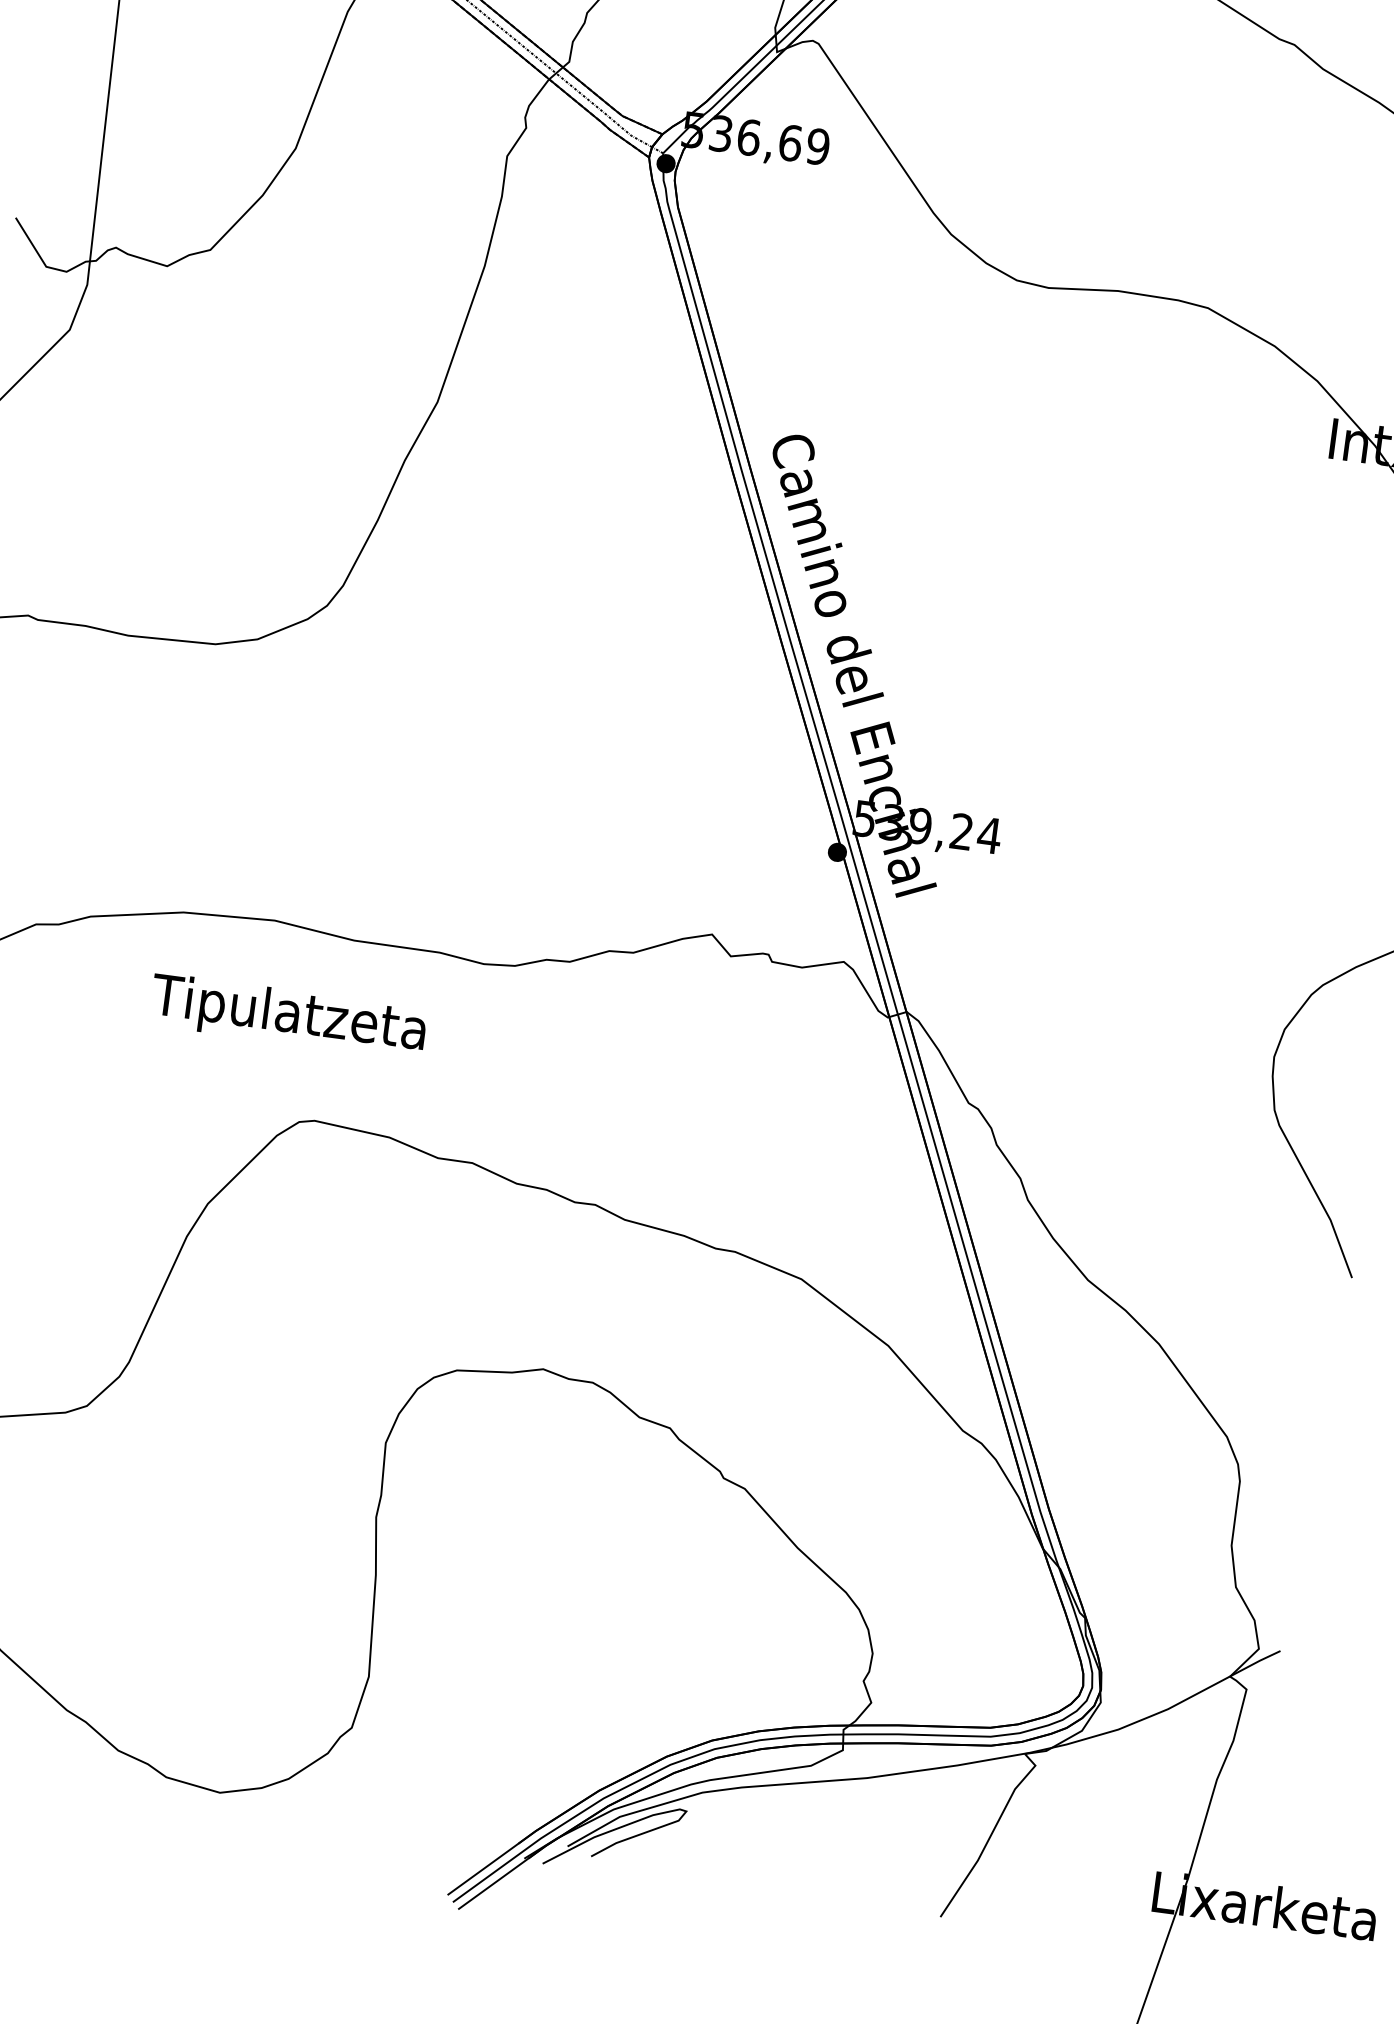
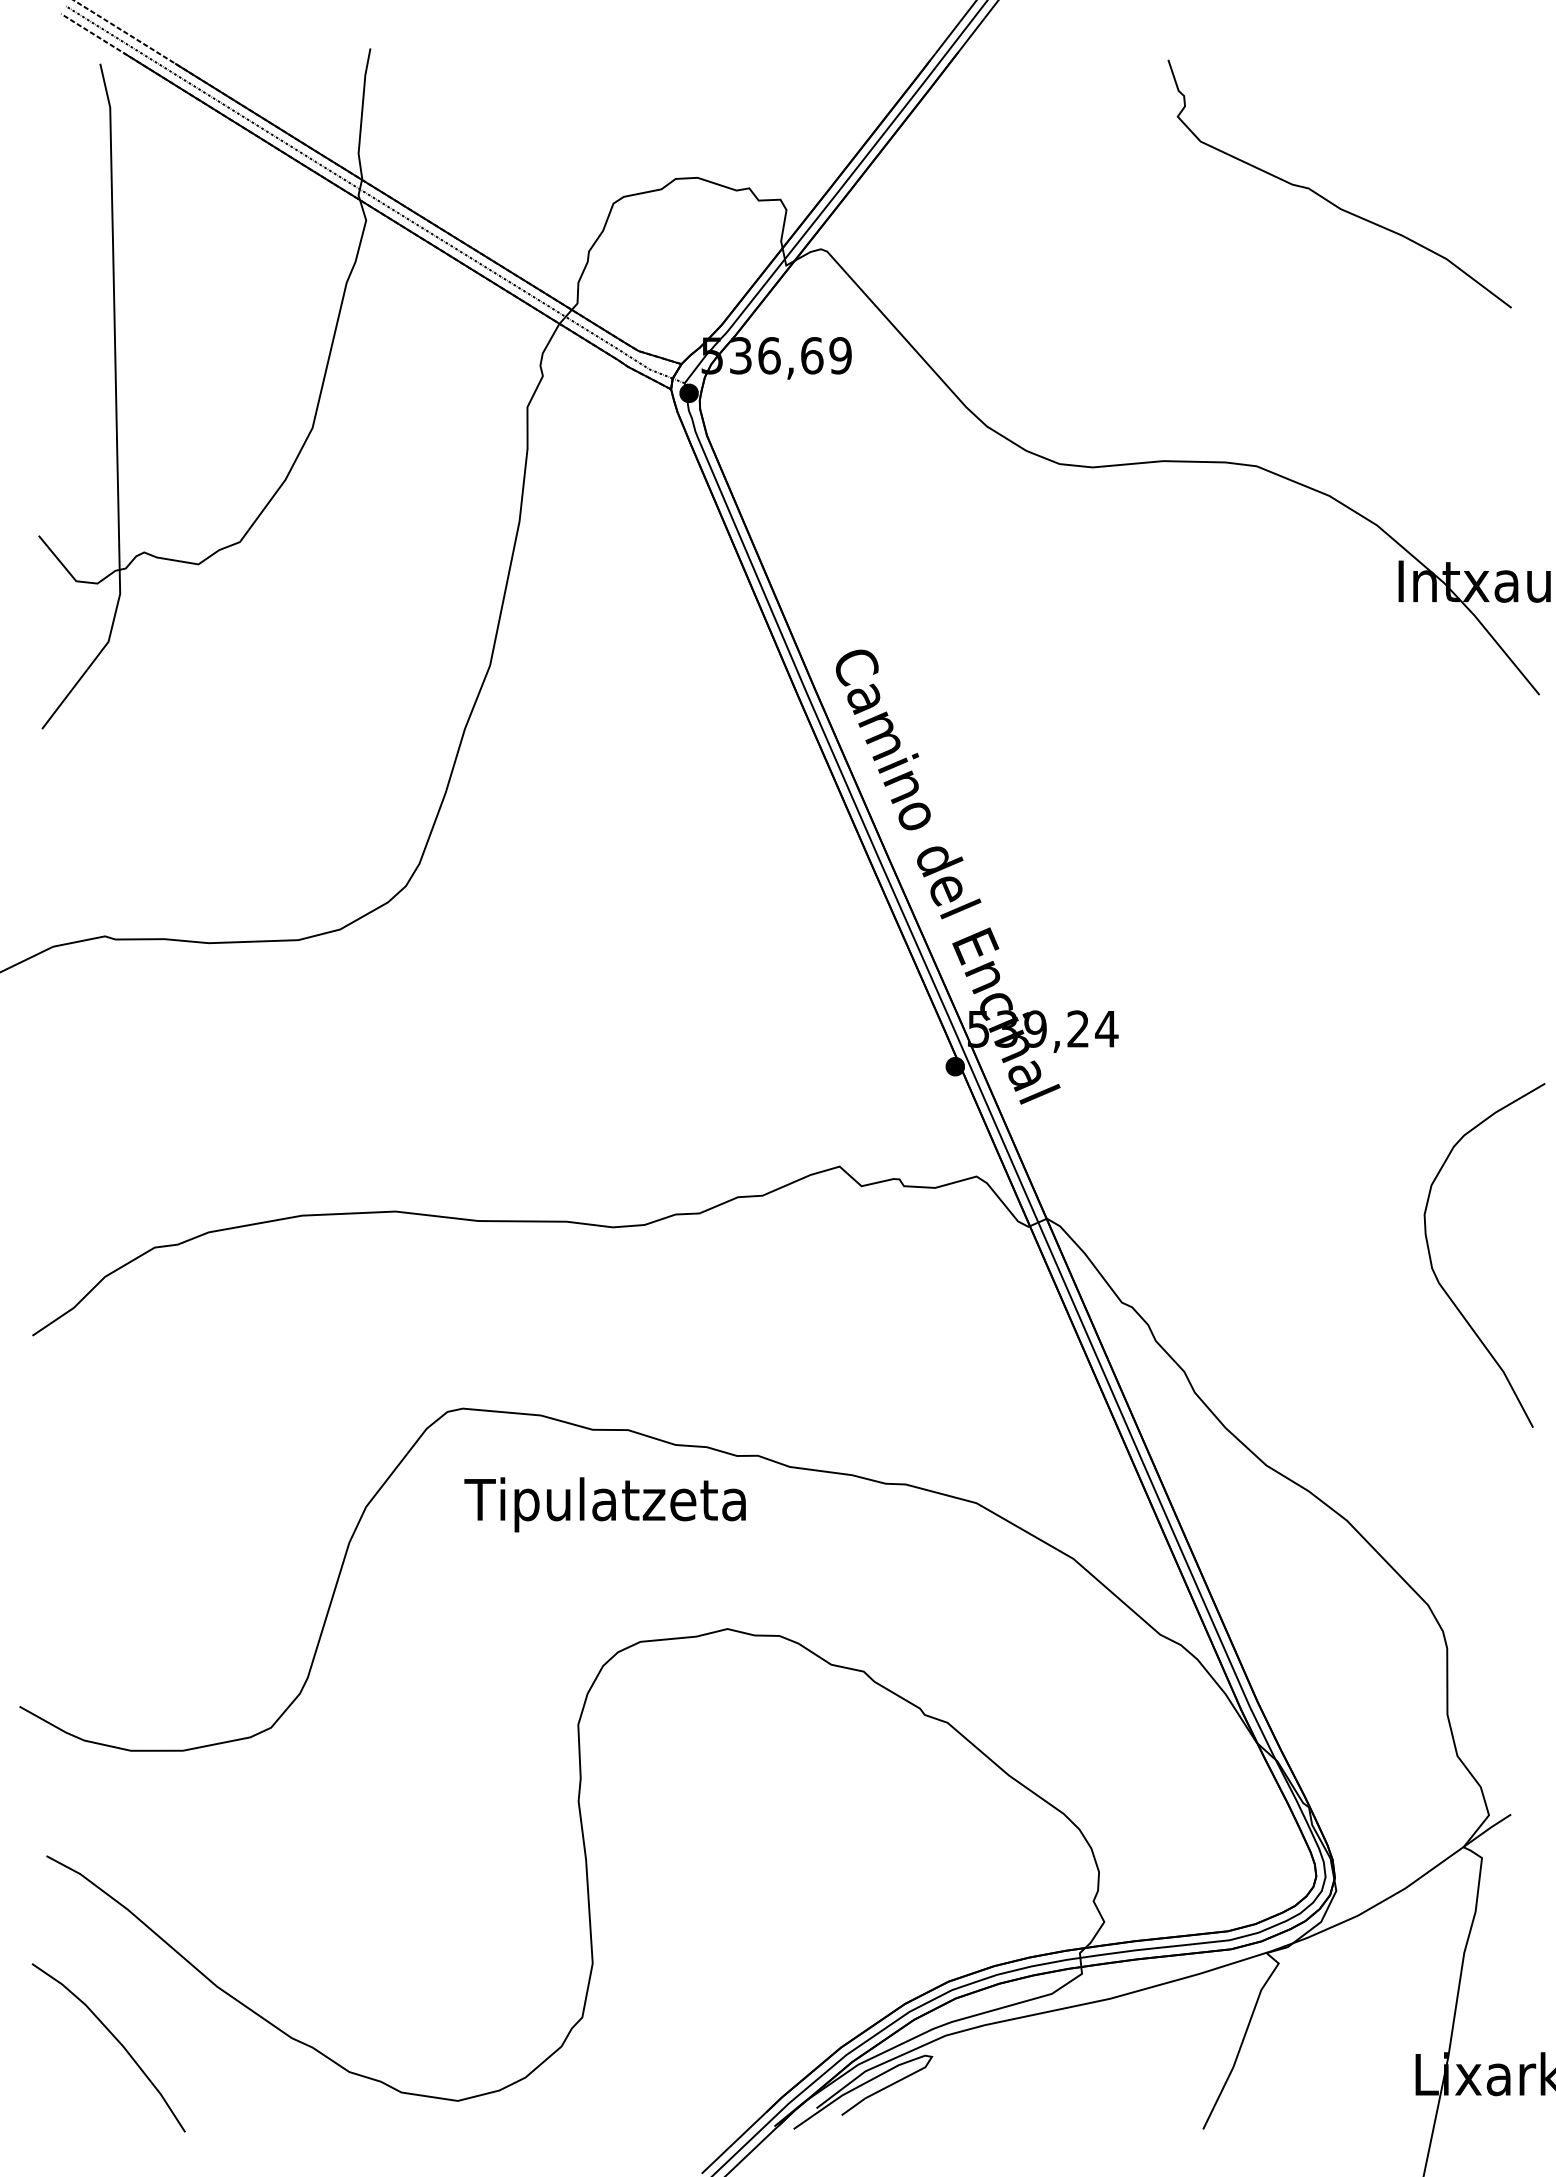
text: (287, 1016) -> (604, 1504), moved

